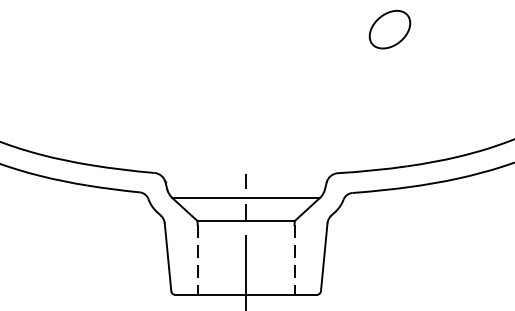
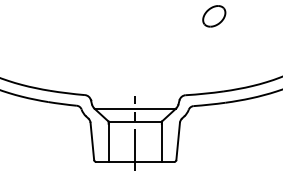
line: (197, 261) -> (108, 143), dashed -> solid
line: (293, 261) -> (161, 143), dashed -> solid

